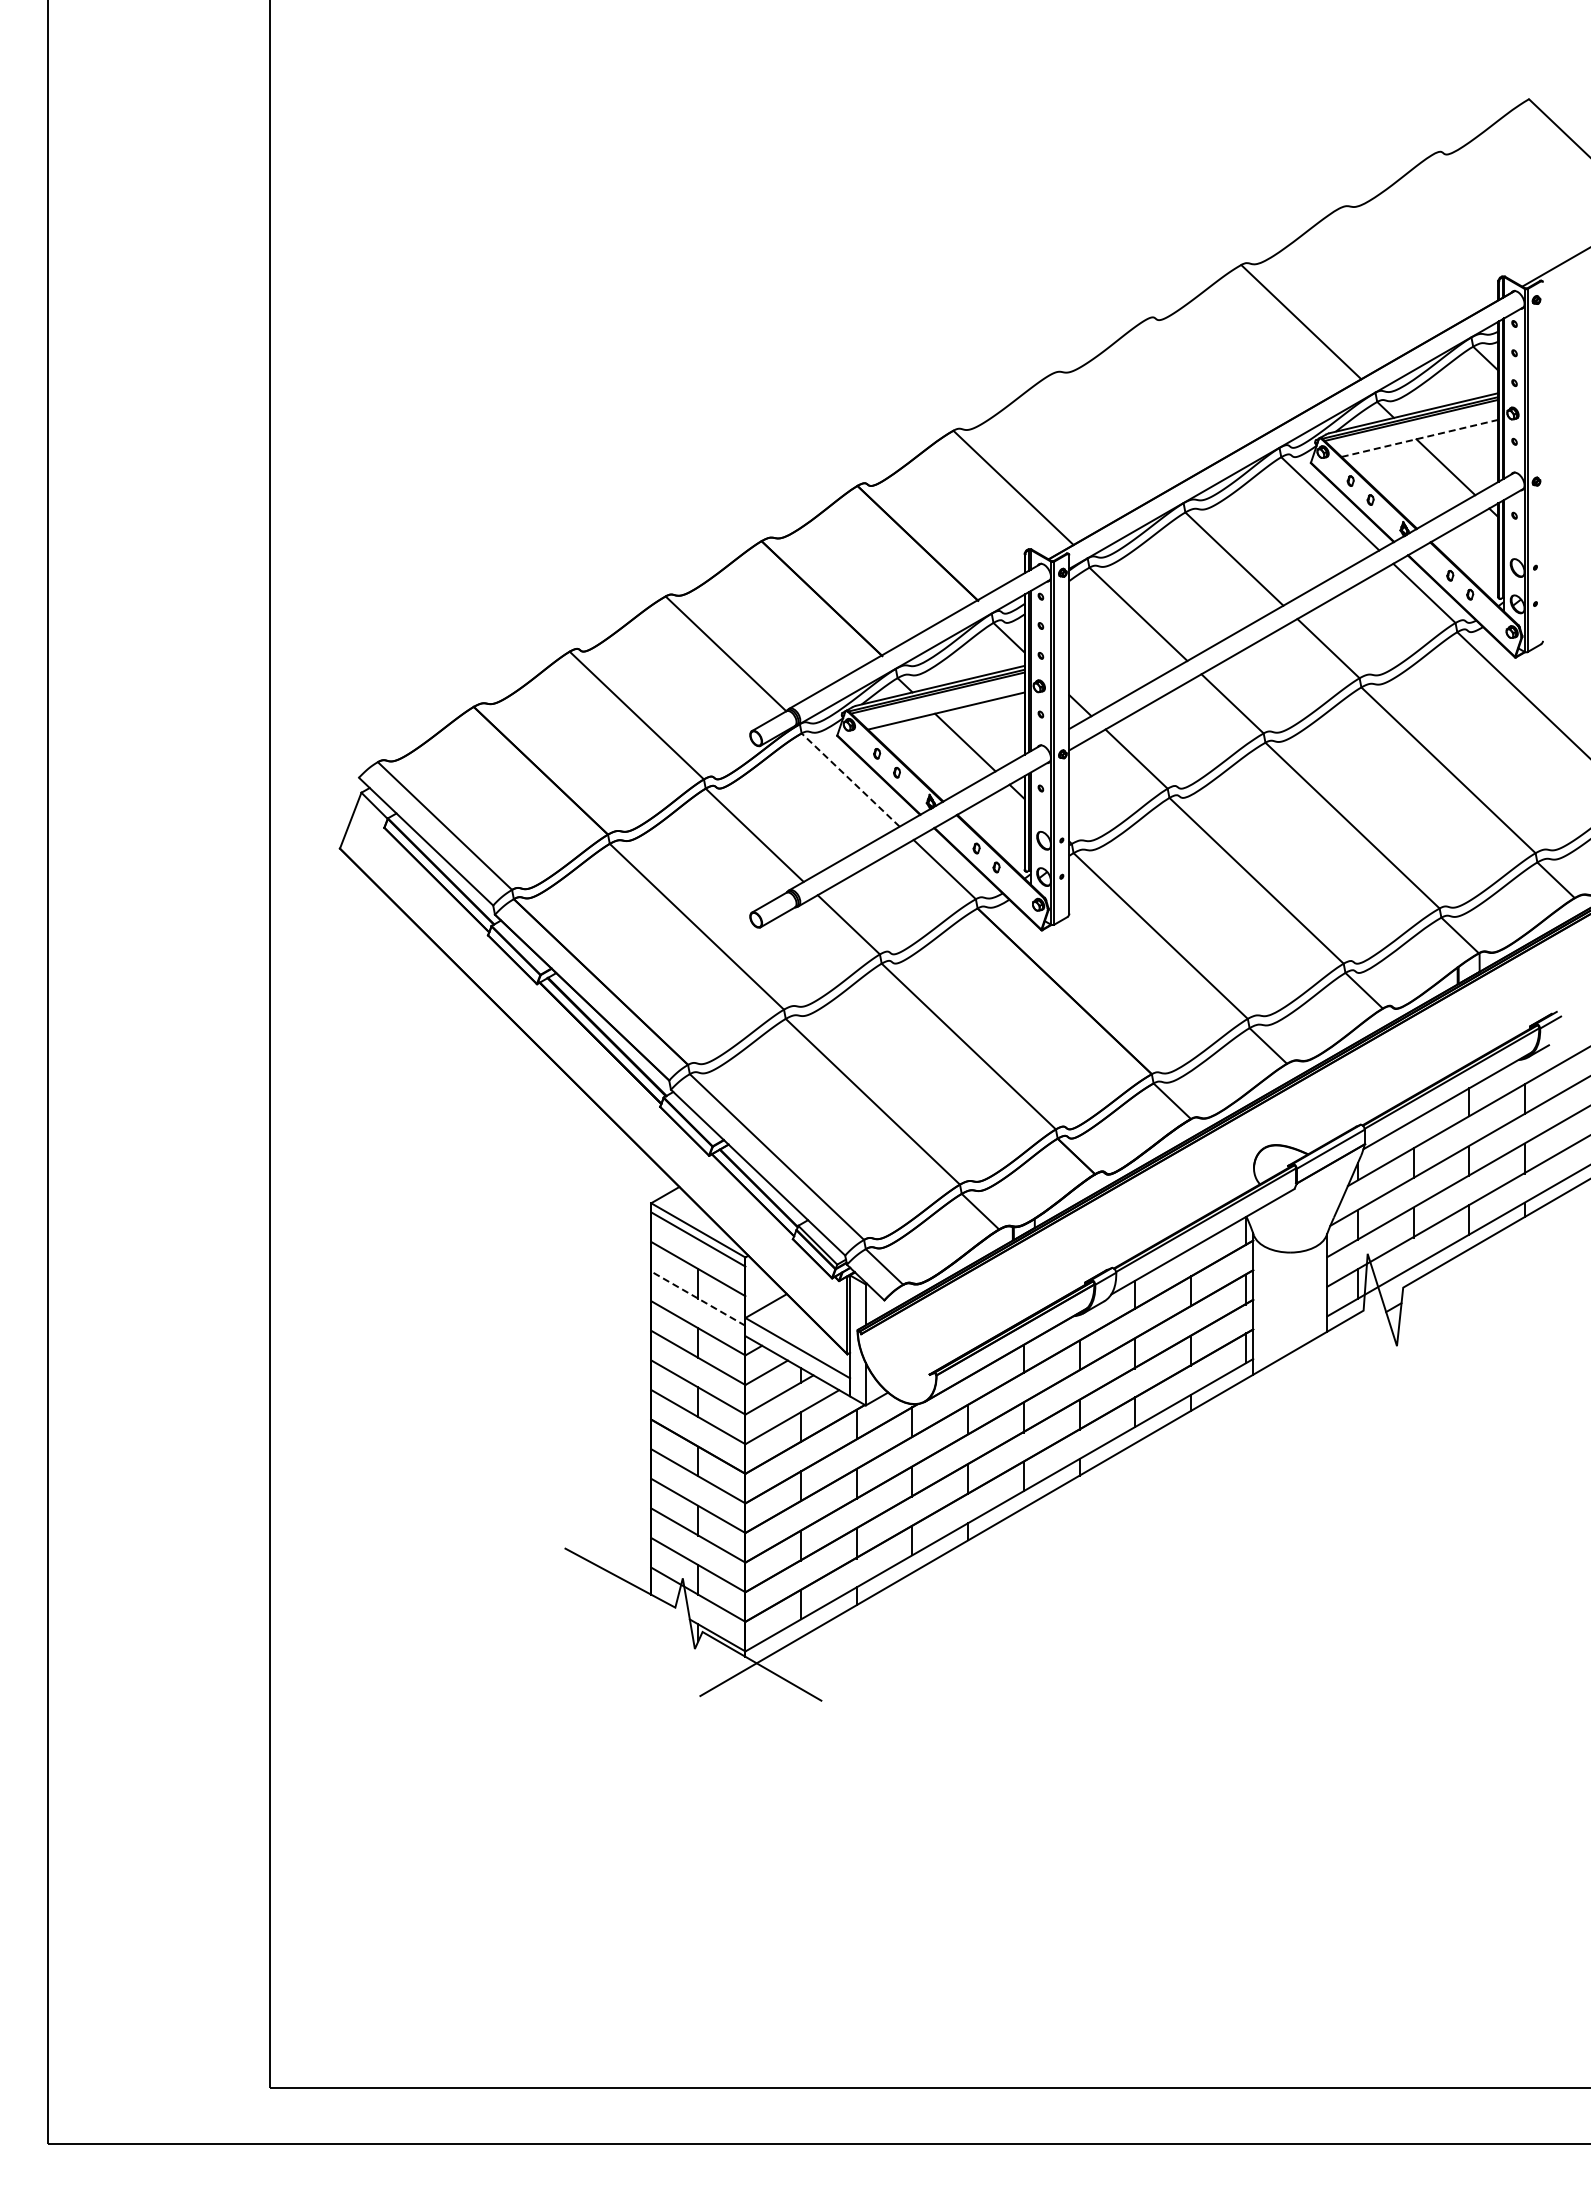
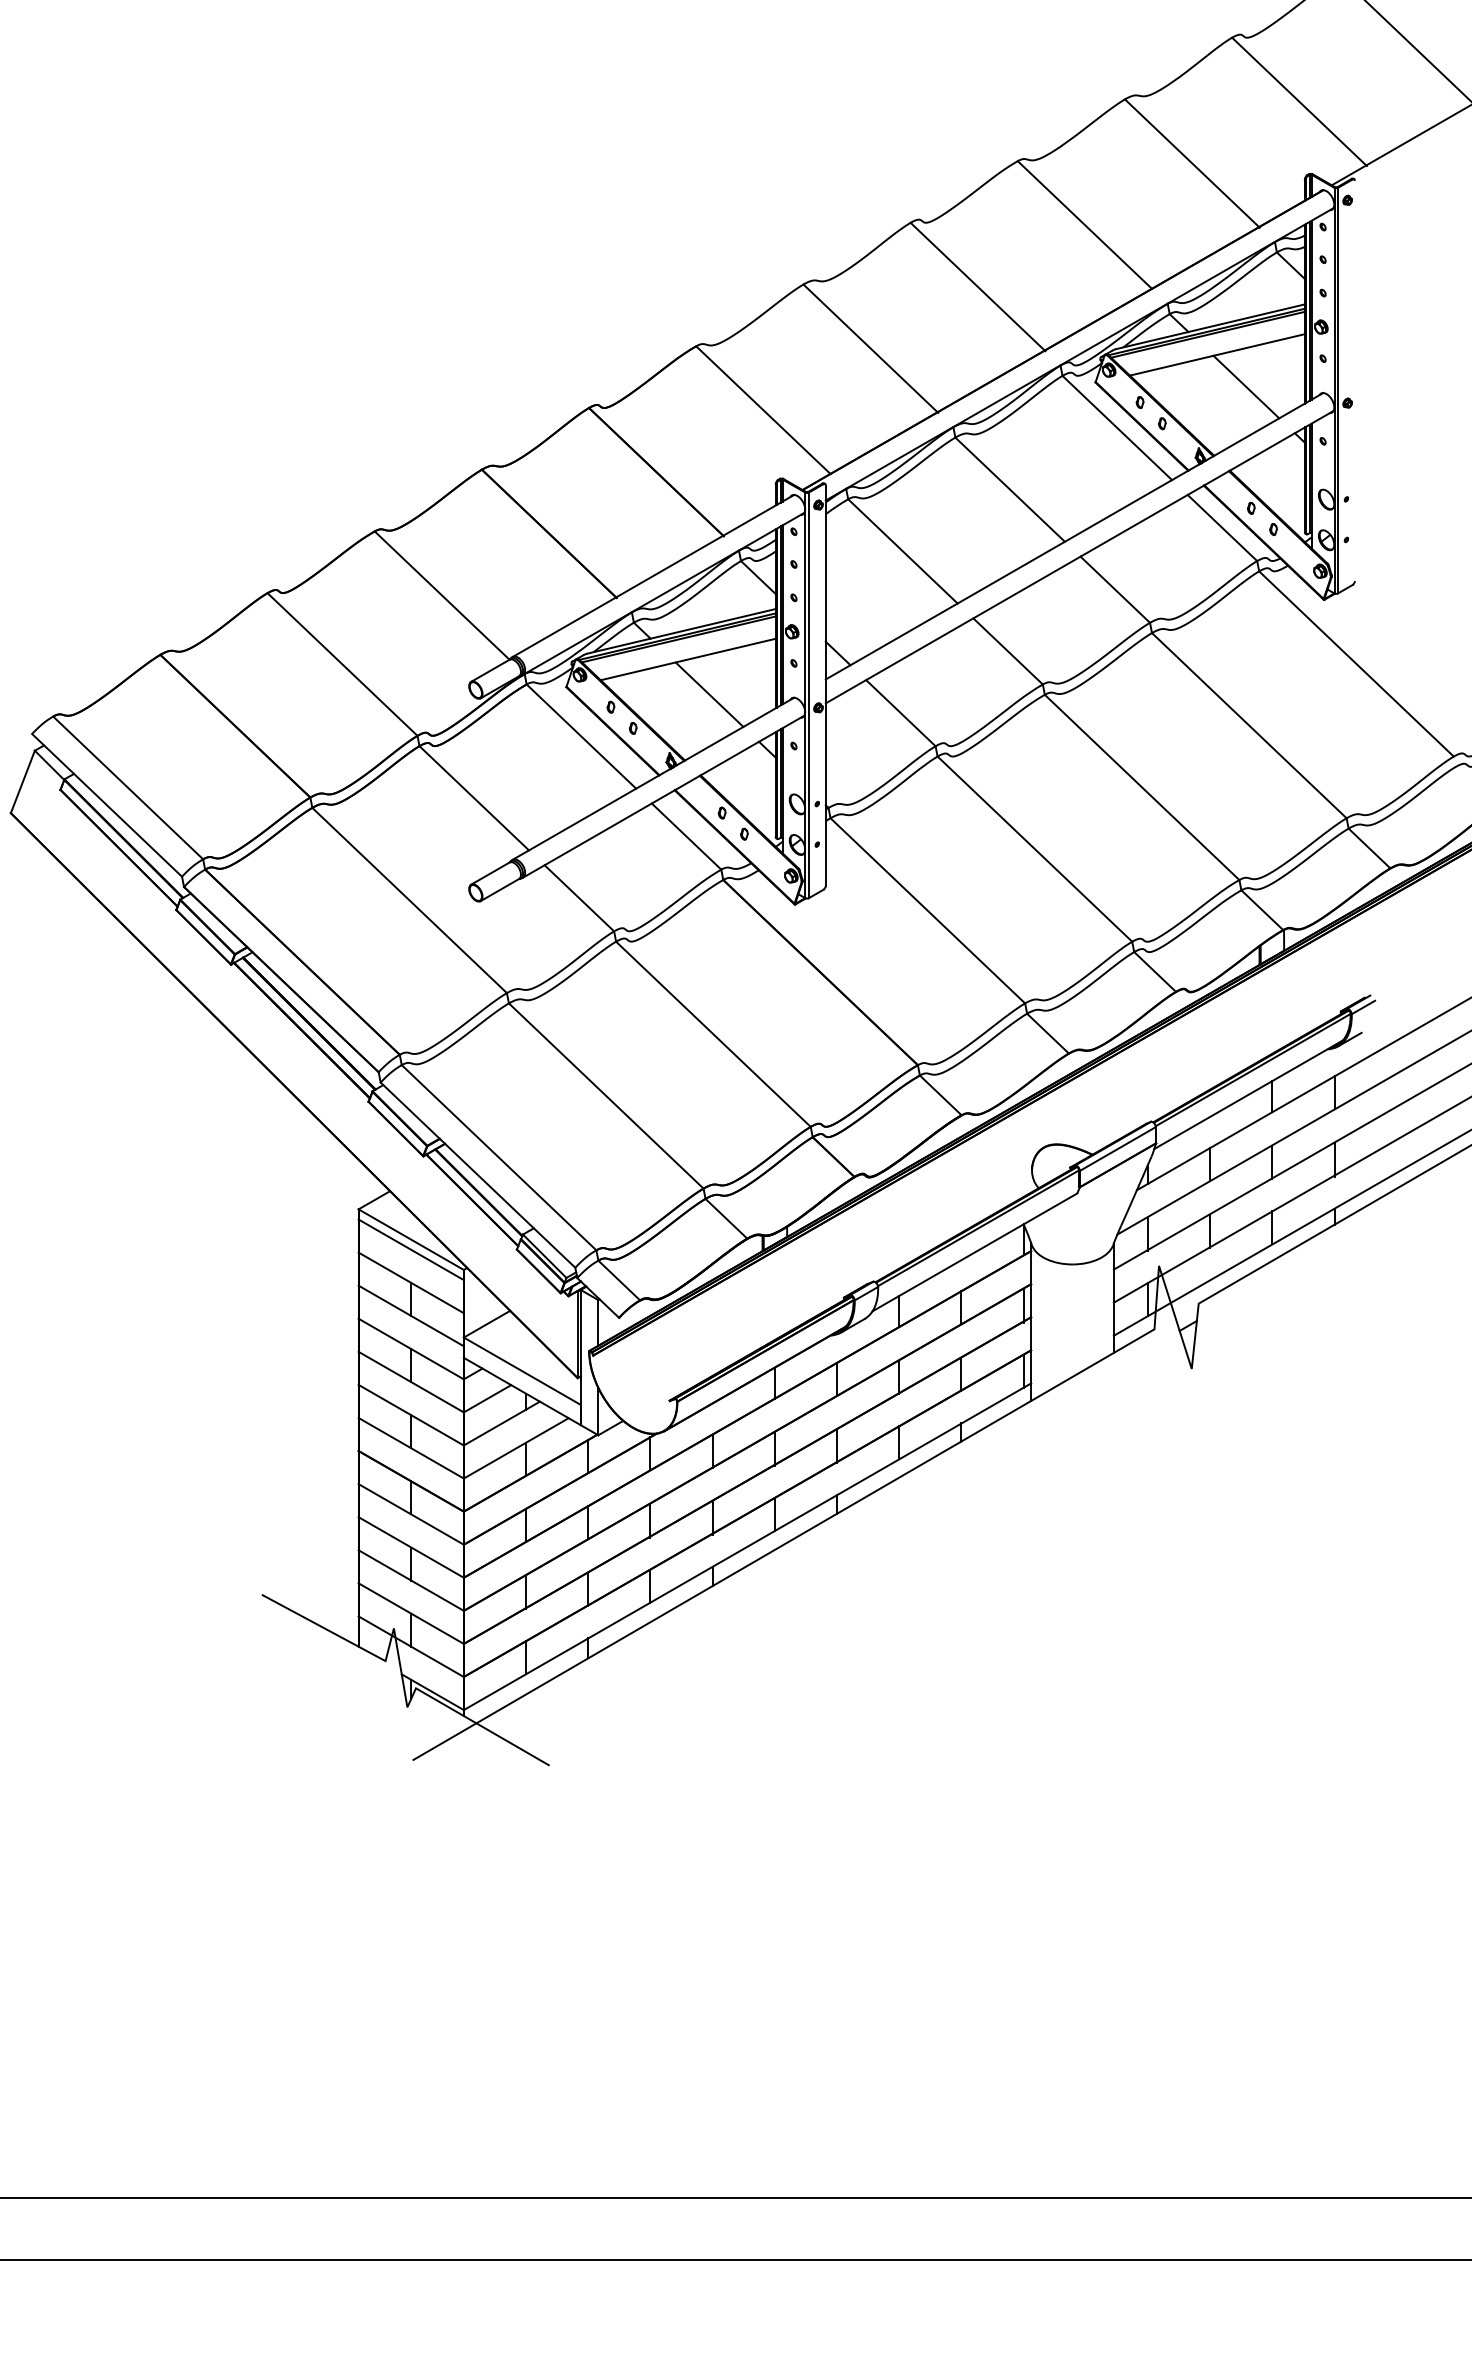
line: (1493, 211) -> (1299, 101), added
line: (1397, 266) -> (1192, 162), added
line: (1205, 377) -> (977, 286), added
line: (1109, 432) -> (870, 348), added
line: (1420, 438) -> (1218, 354), dashed -> solid
line: (850, 780) -> (581, 737), dashed -> solid
line: (697, 1298) -> (410, 1315), dashed -> solid

